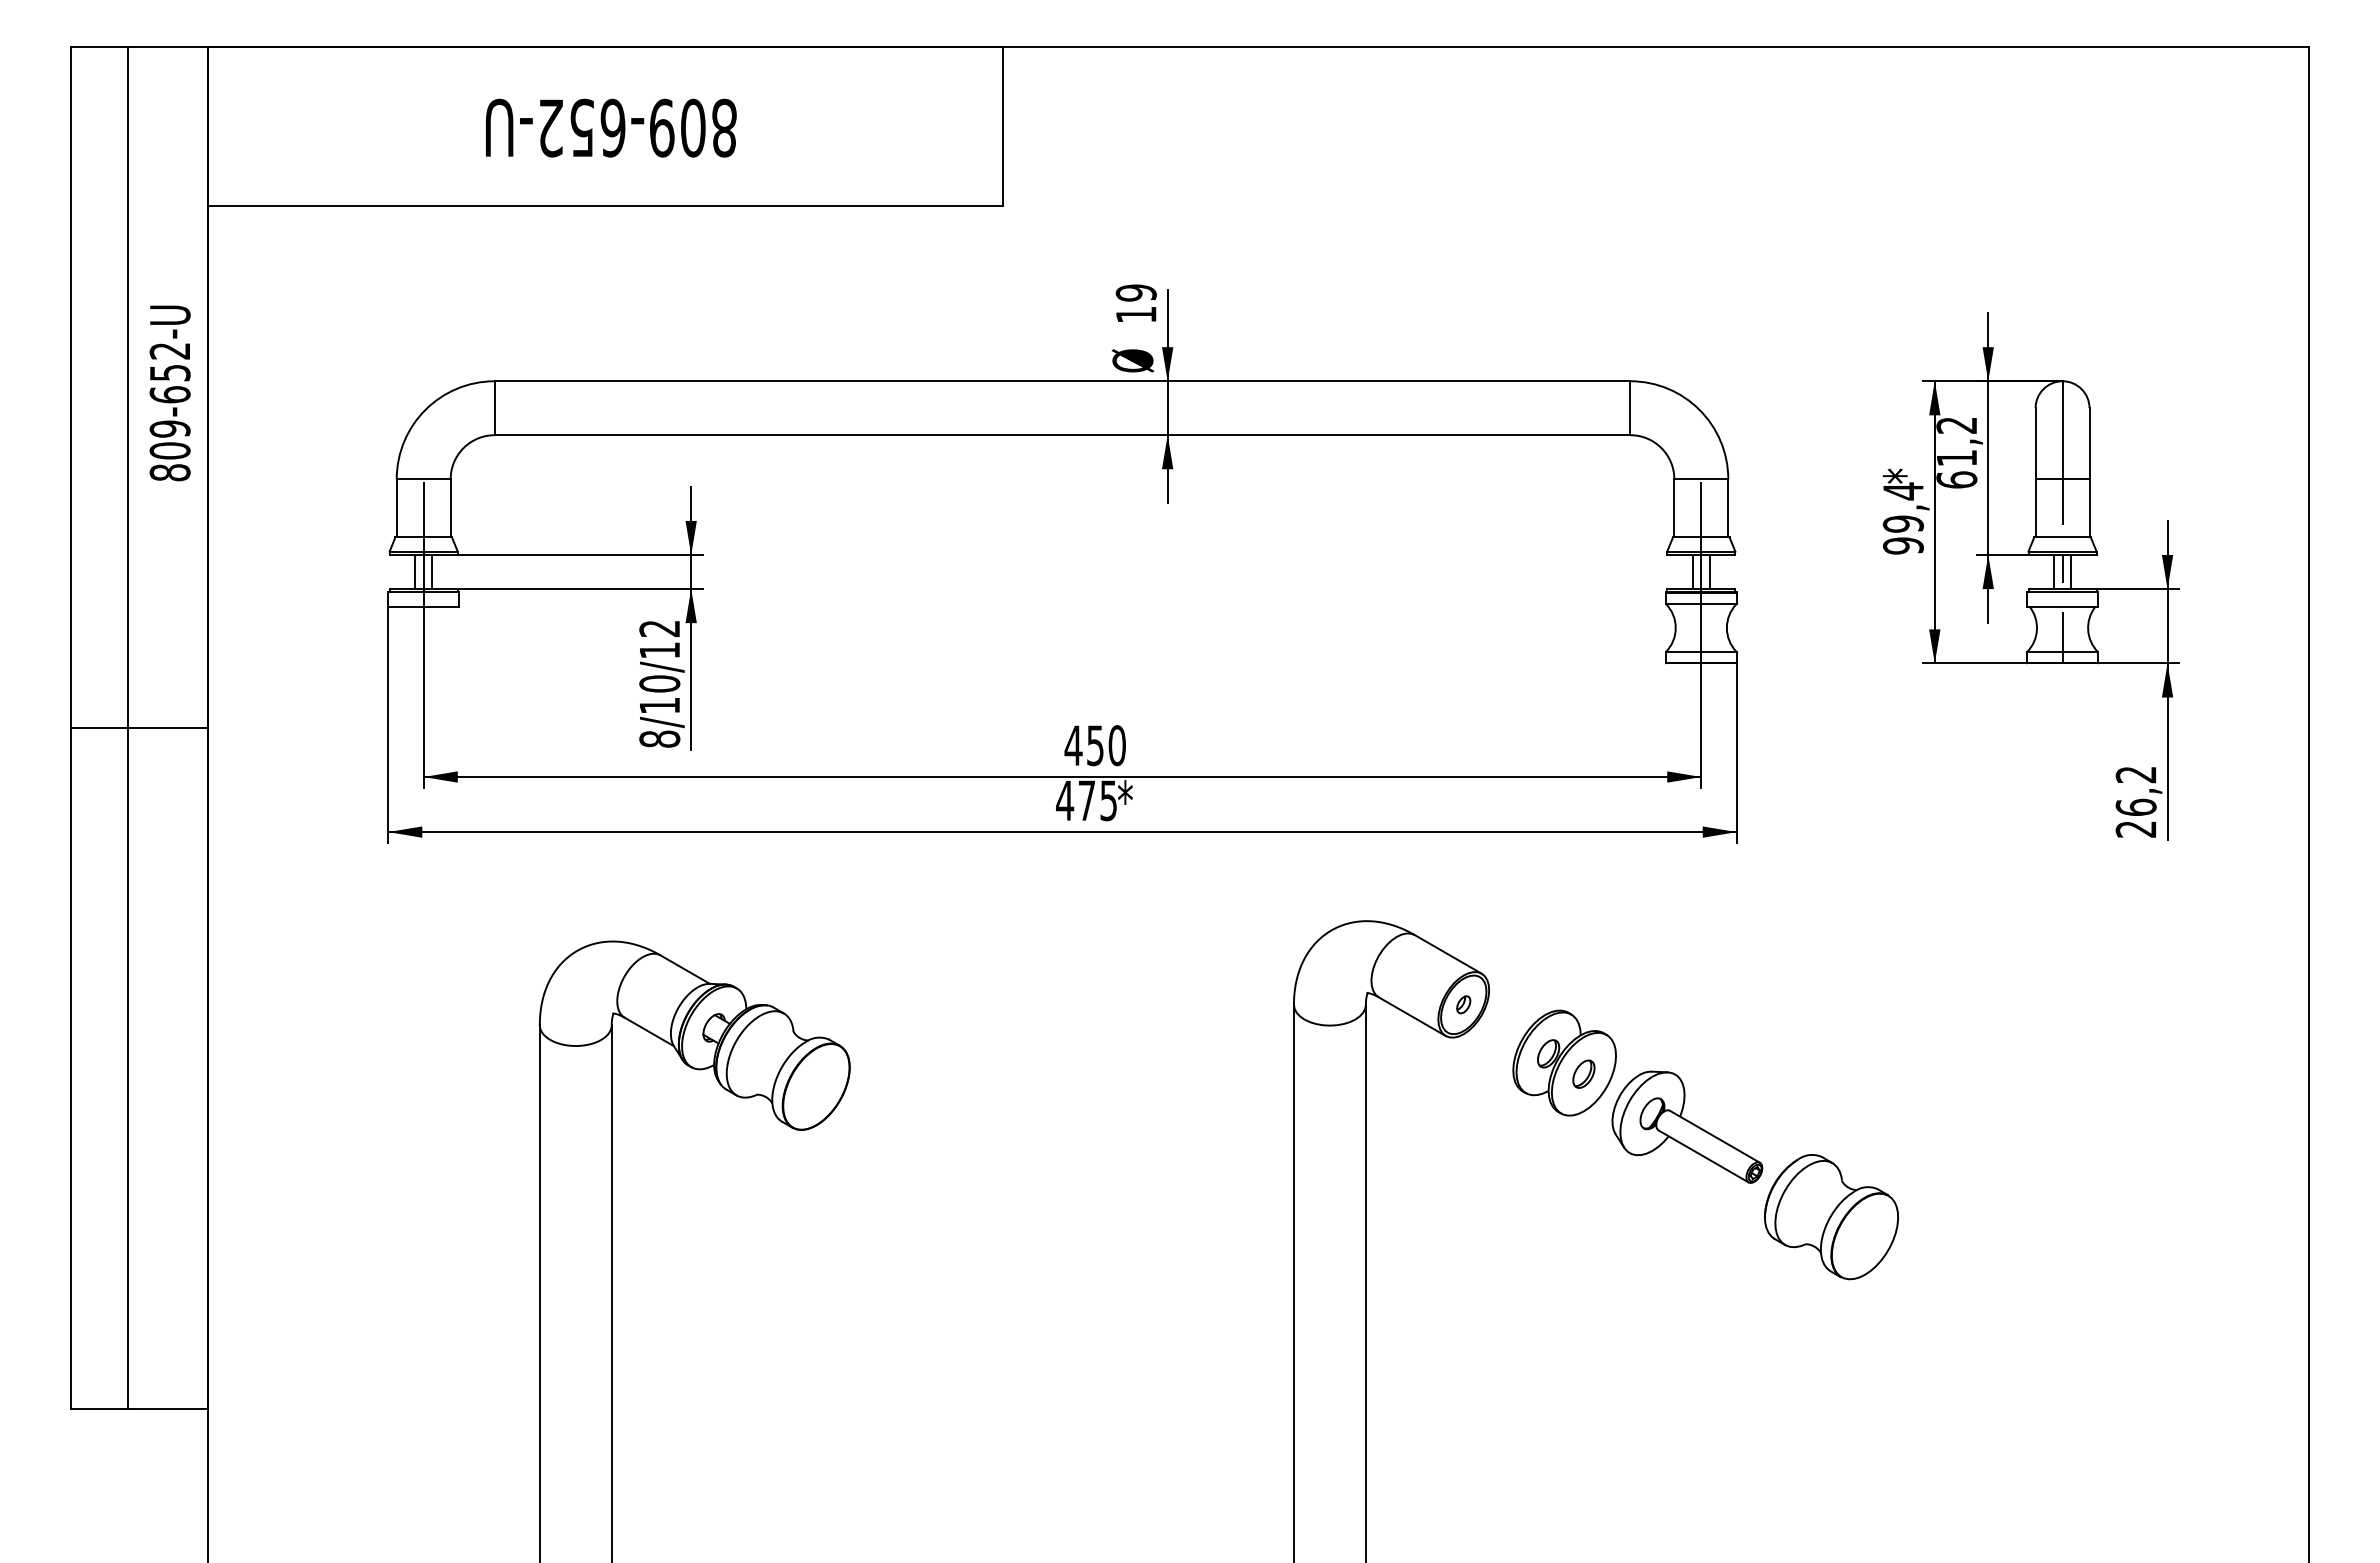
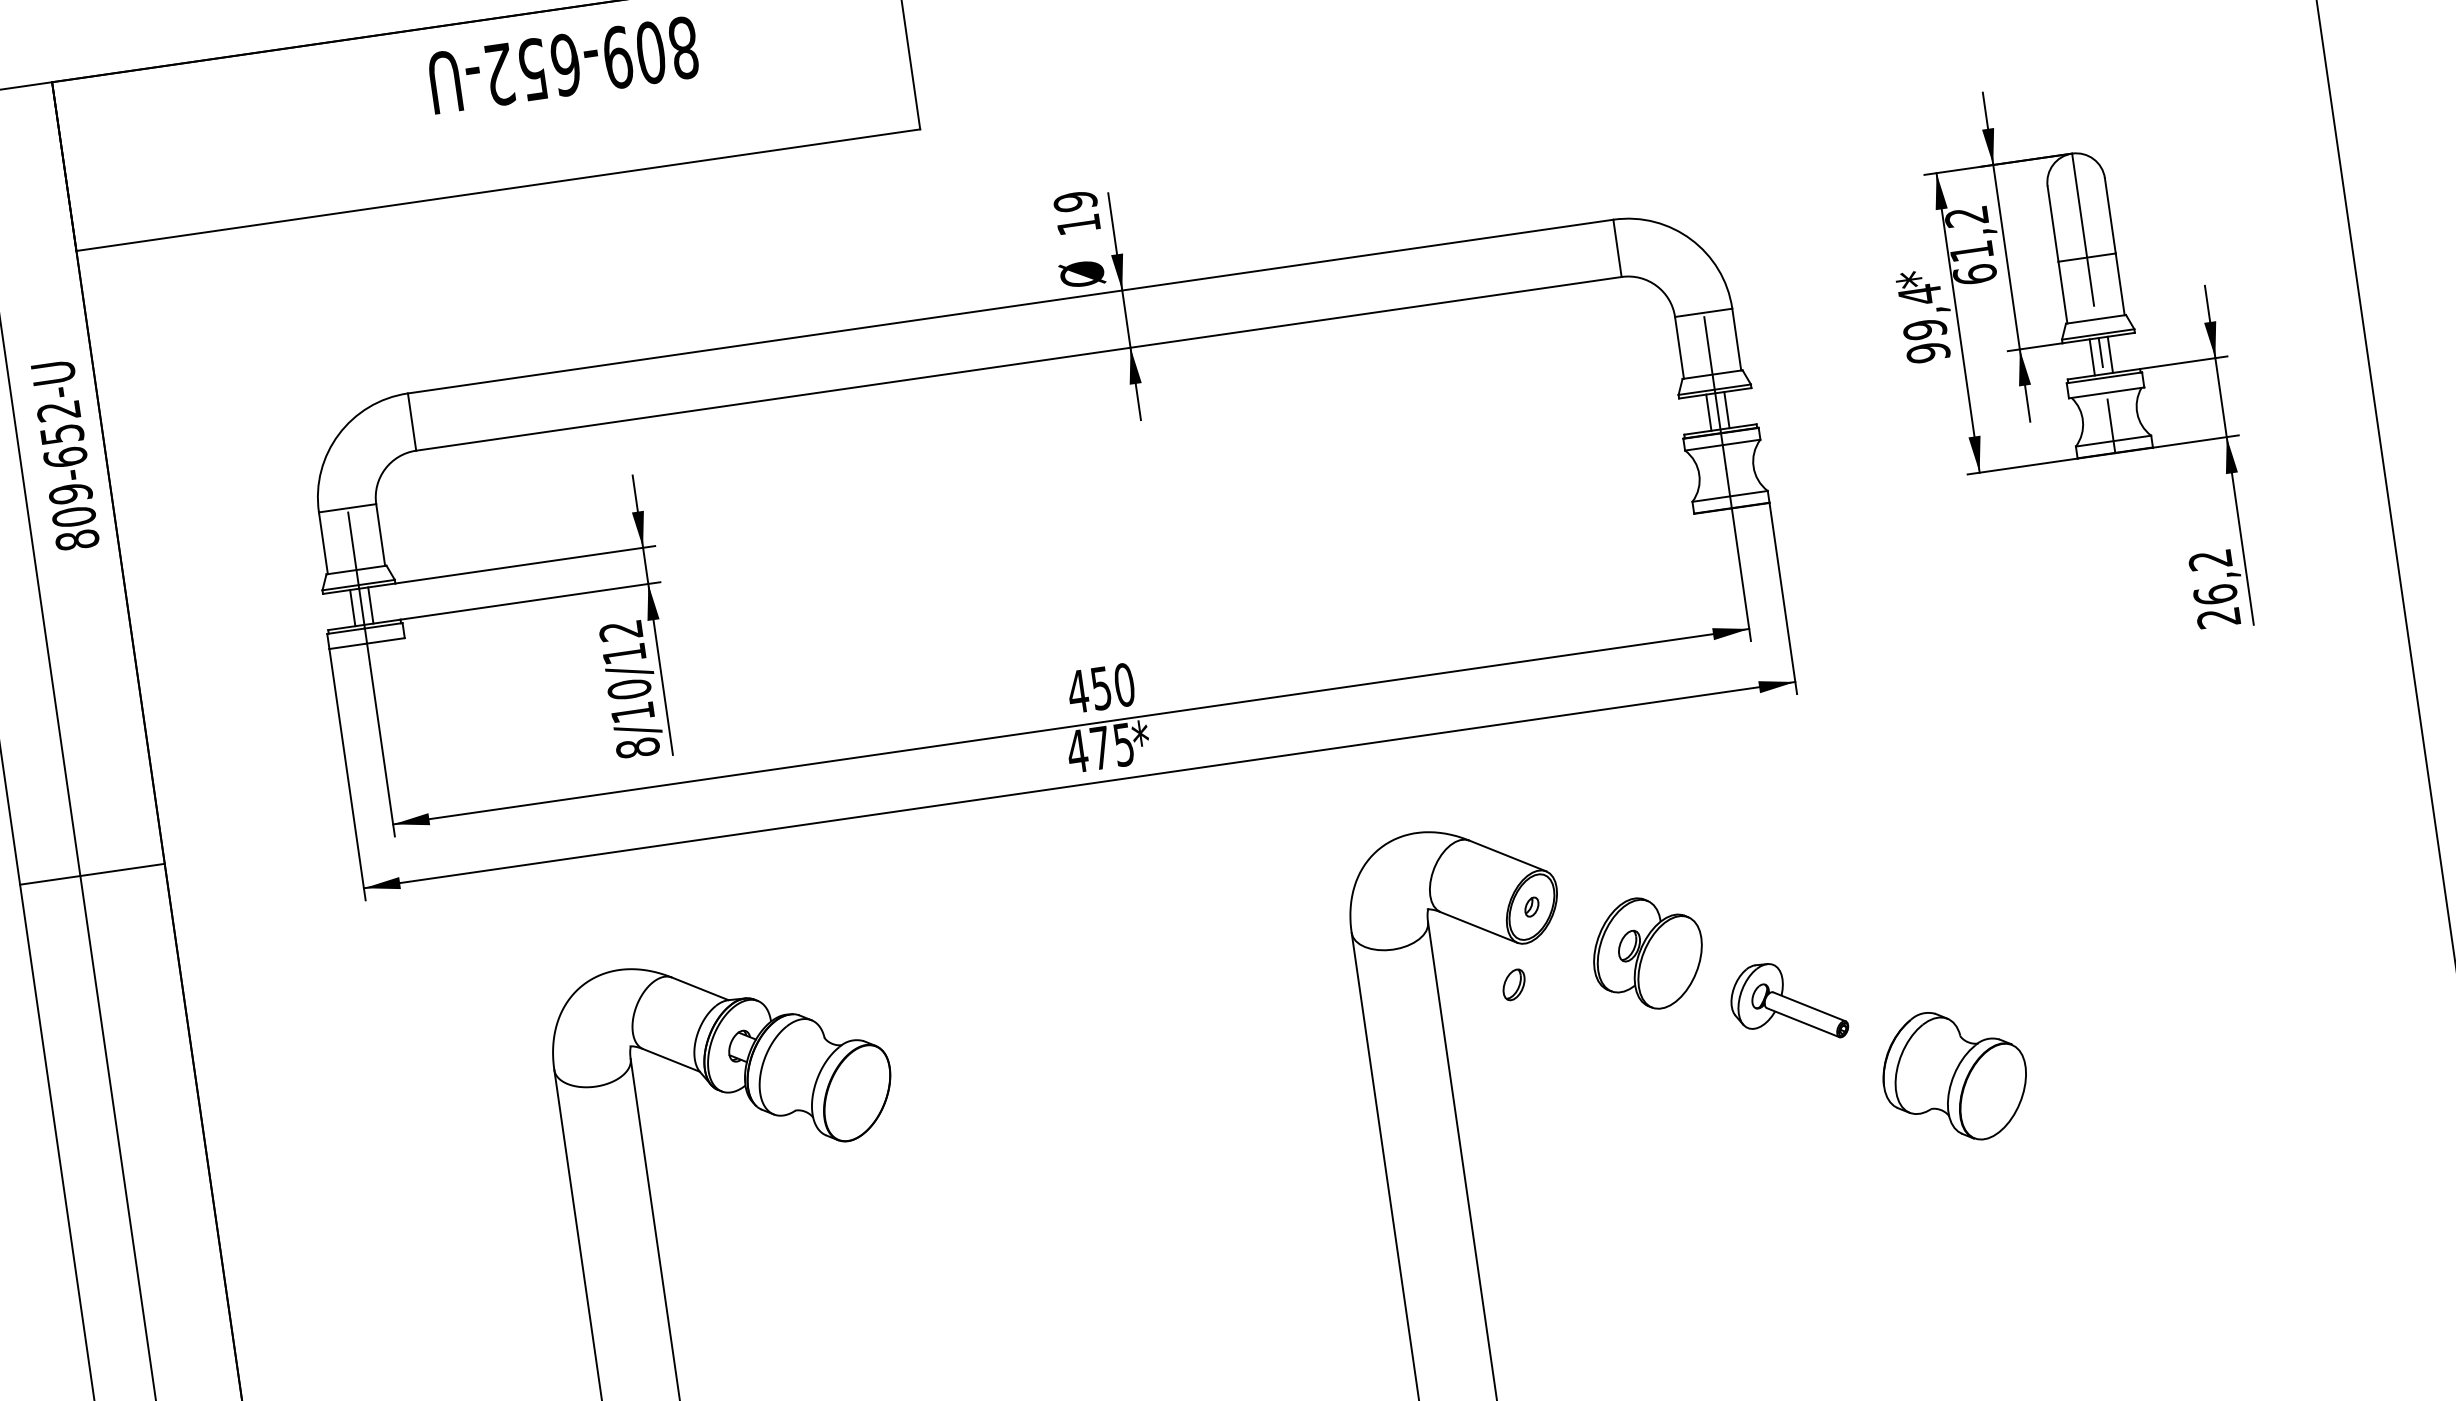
text: (611, 127) -> (564, 64), moved
line: (139, 728) -> (92, 874), moved
part: (1583, 1073) -> (1513, 984), moved
part: (1687, 1126) -> (1788, 1002), size x0.7

